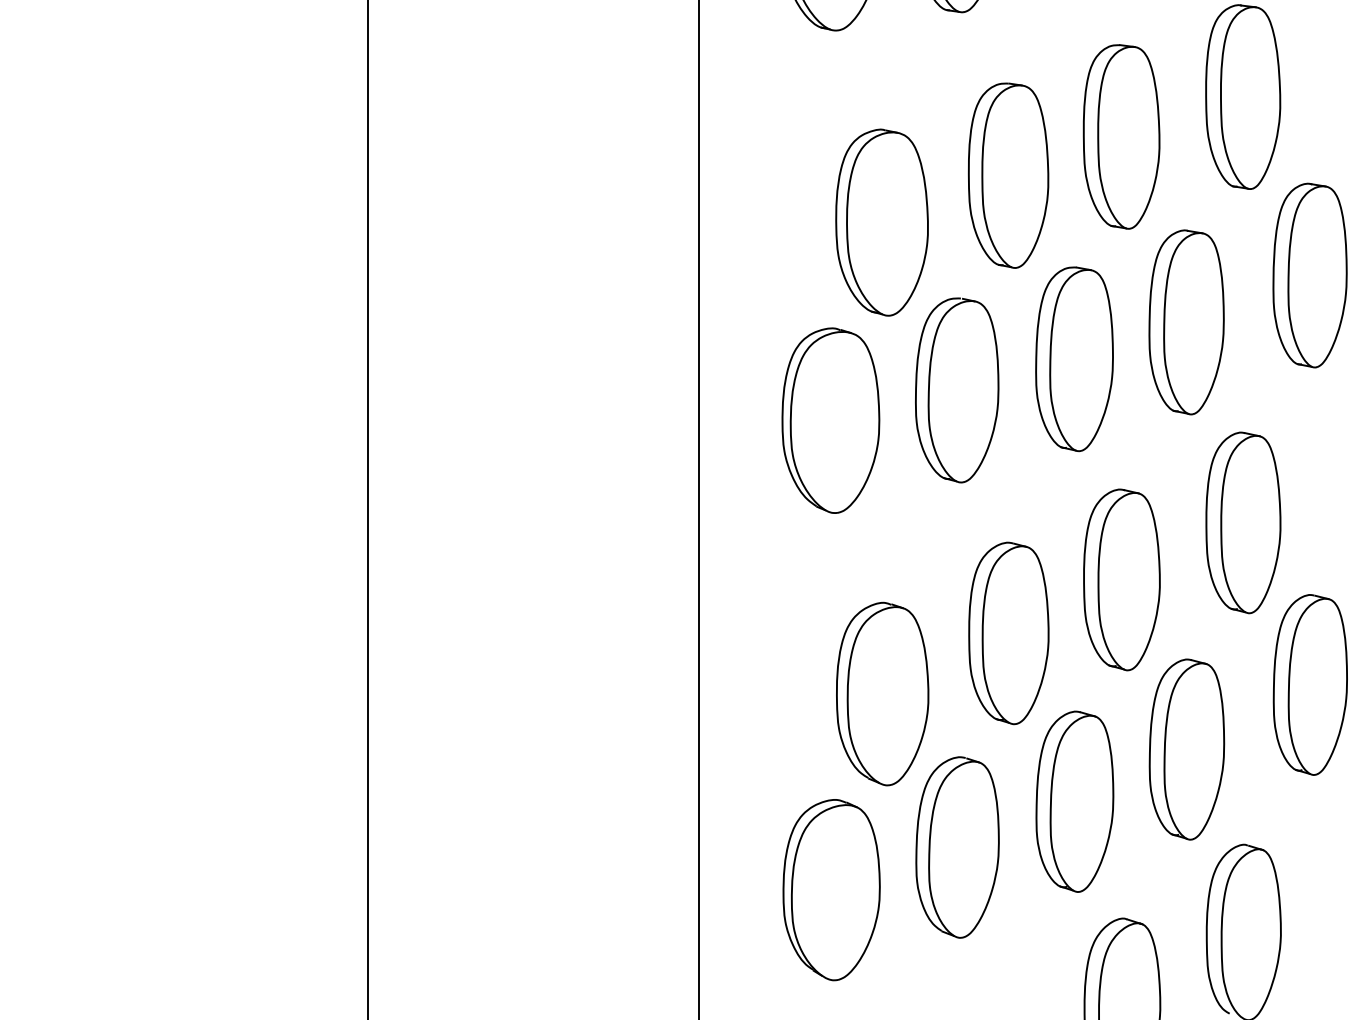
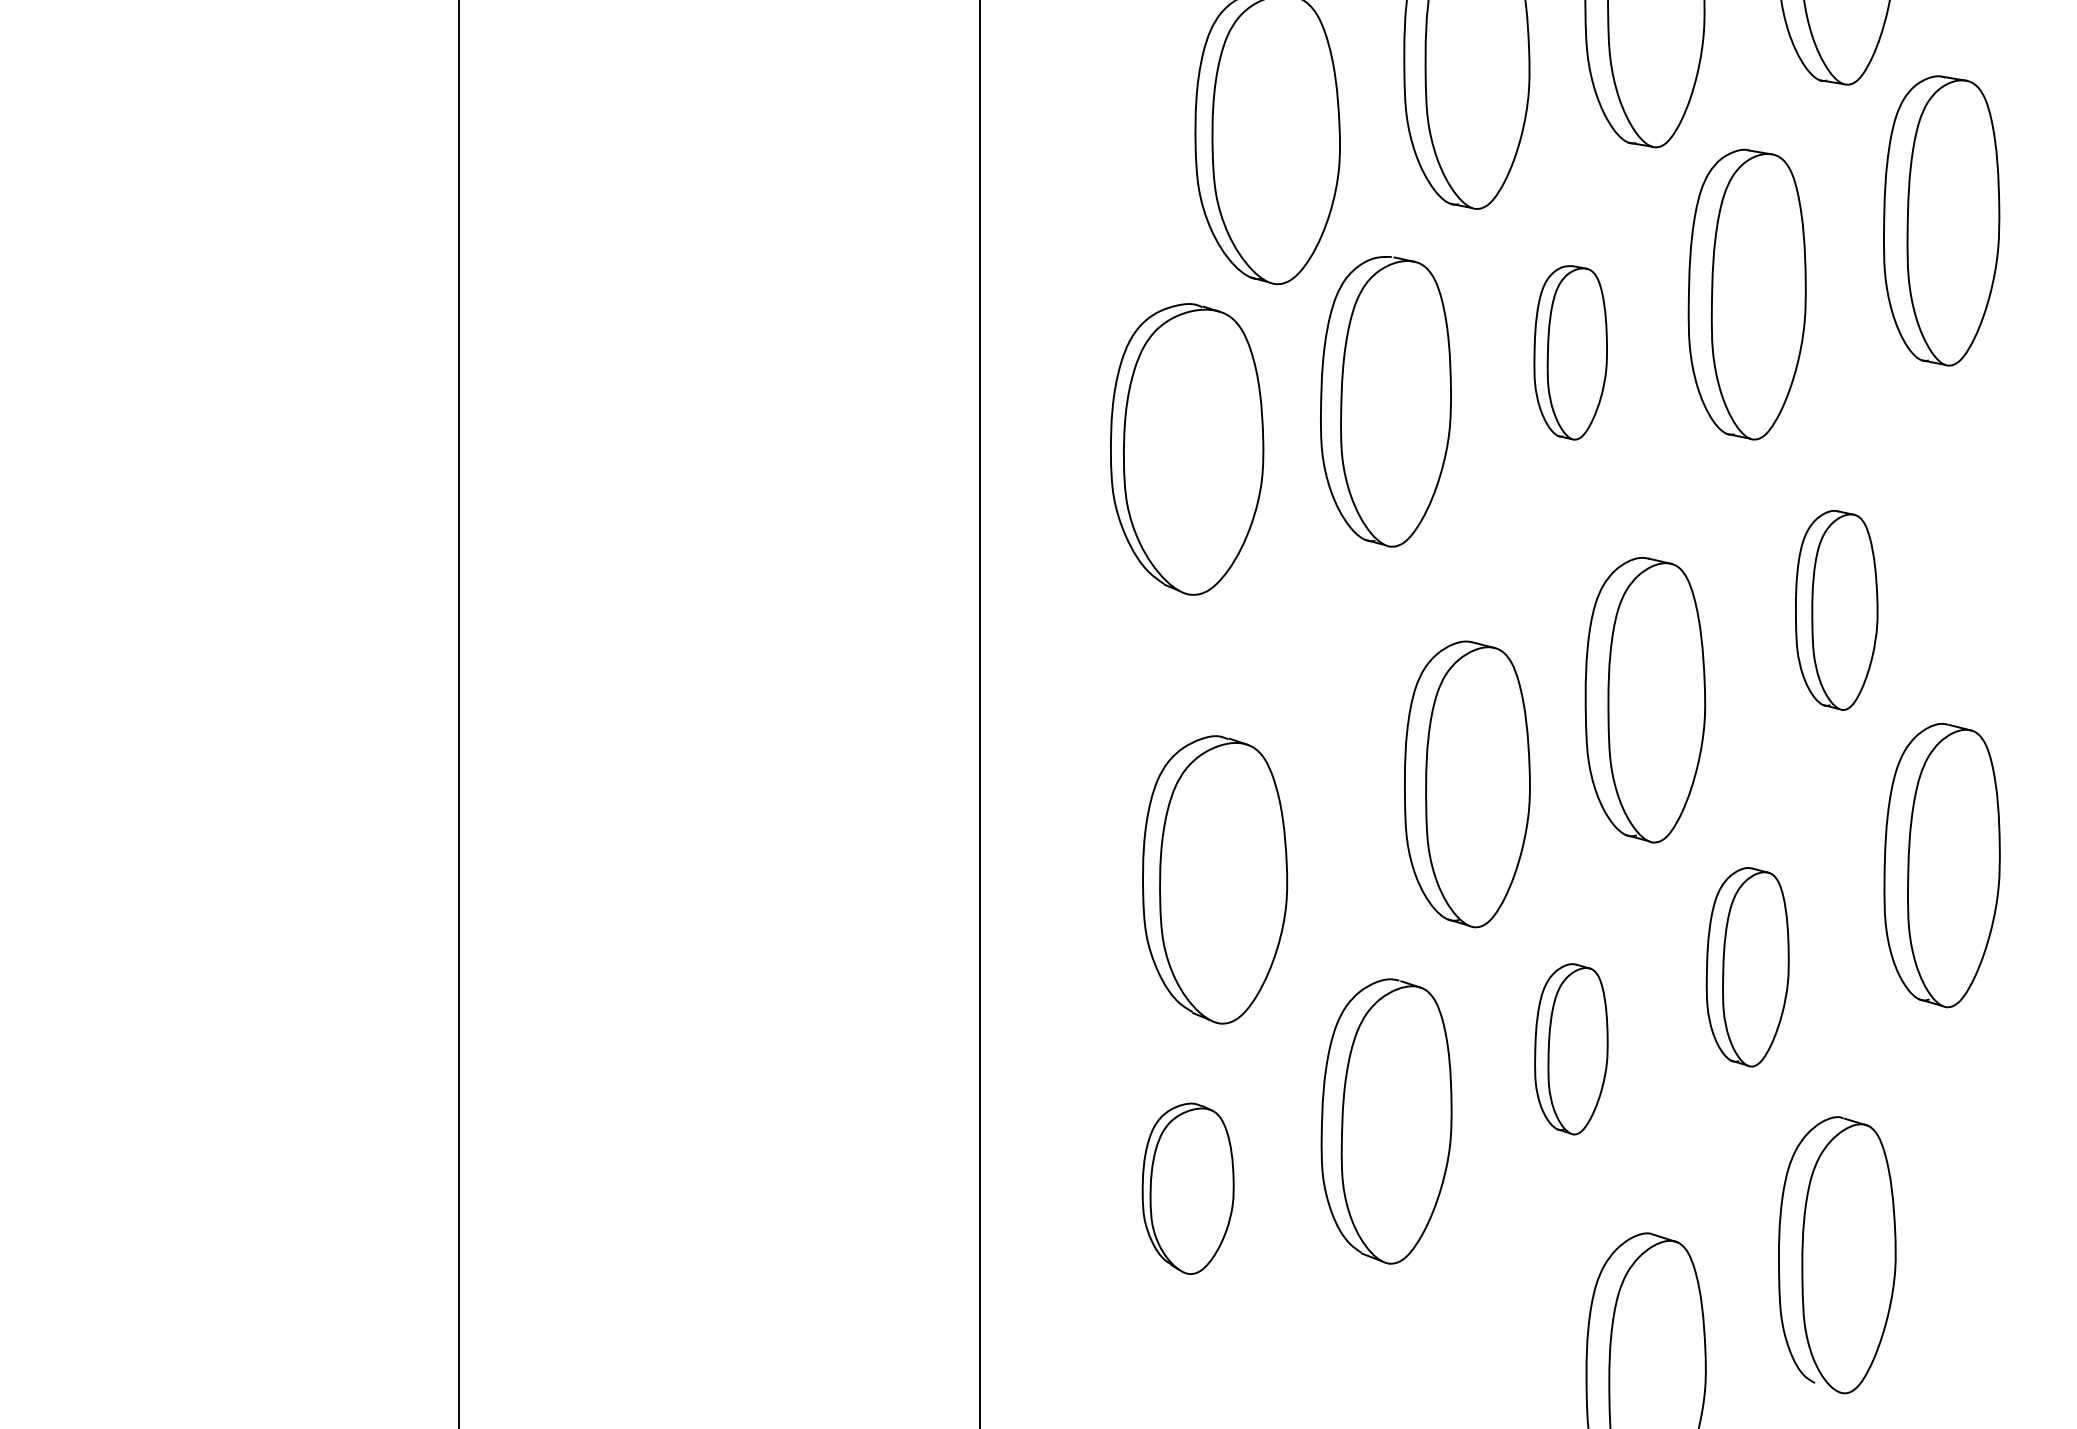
part: (1074, 359) -> (1570, 353), size x0.6
part: (1243, 522) -> (1836, 609), size x0.7
part: (882, 693) -> (1214, 878), moved
part: (1186, 749) -> (1747, 967), size x0.7
part: (1074, 801) -> (1570, 1049), size x0.6
part: (831, 890) -> (1188, 1189), size x0.6

